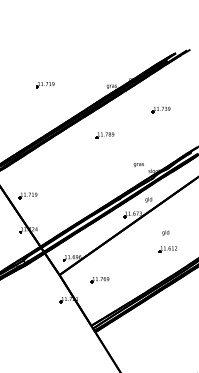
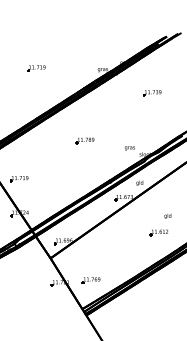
part: (104, 135) -> (84, 140), moved
text: (165, 232) -> (167, 215), moved
part: (99, 280) -> (90, 280), moved

